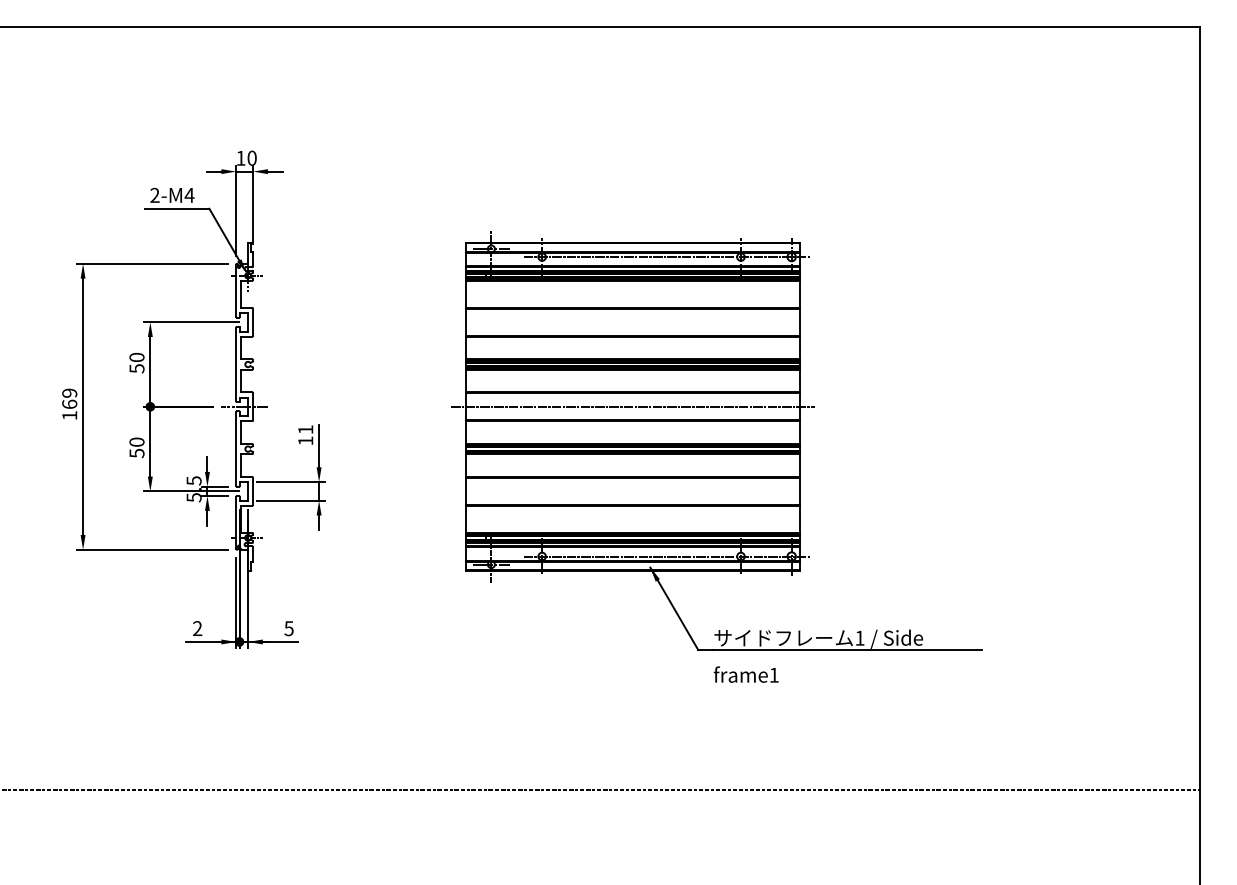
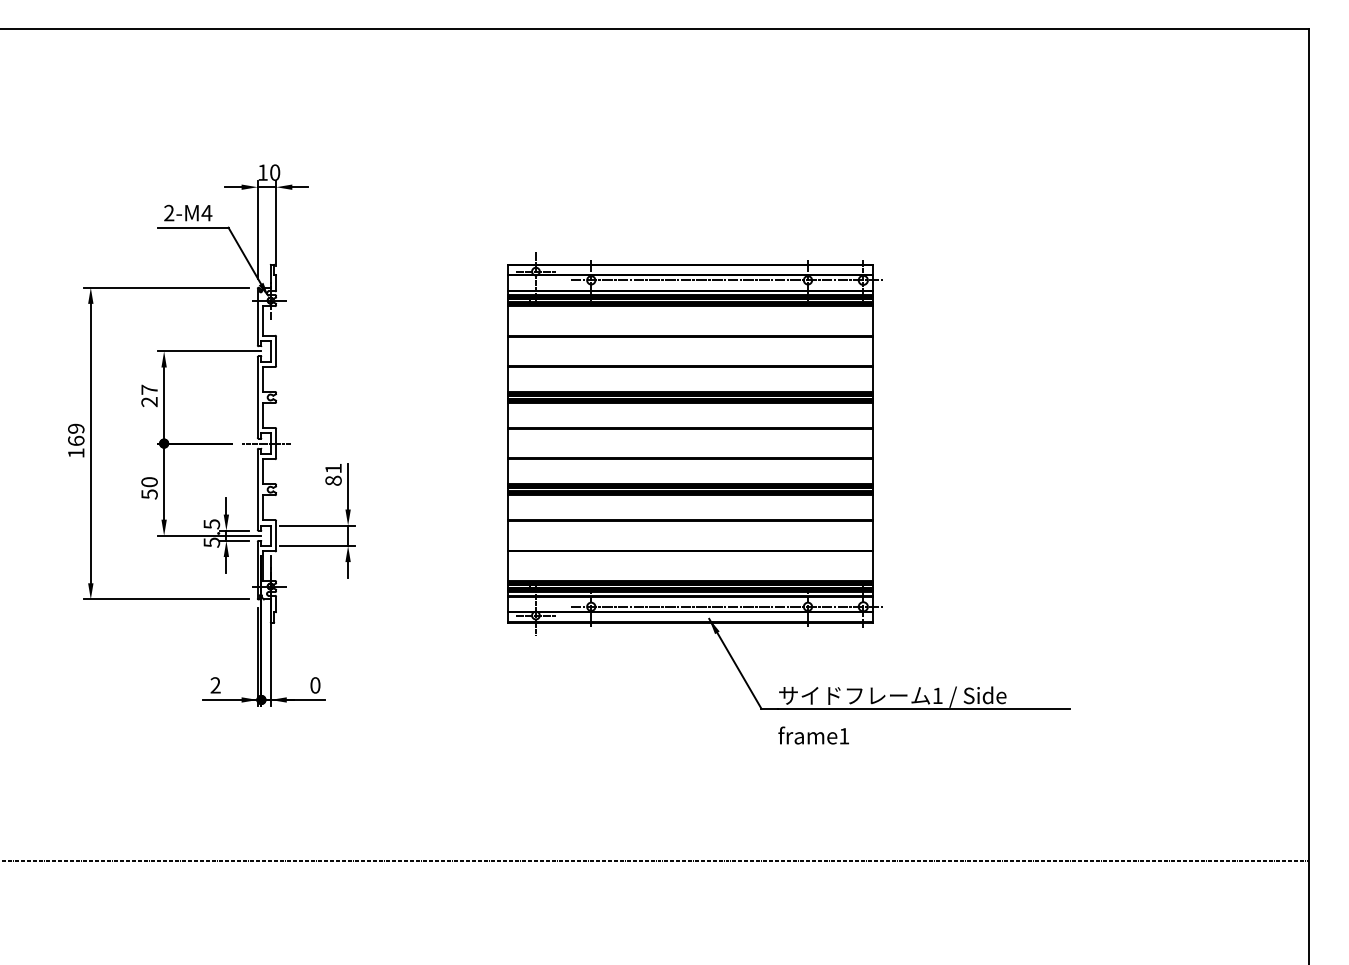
text: (136, 362) -> (149, 395), 50 -> 27
line: (633, 406) -> (690, 443), removed
text: (305, 440) -> (333, 480), 11 -> 81
text: (289, 628) -> (315, 685), 5 -> 0

